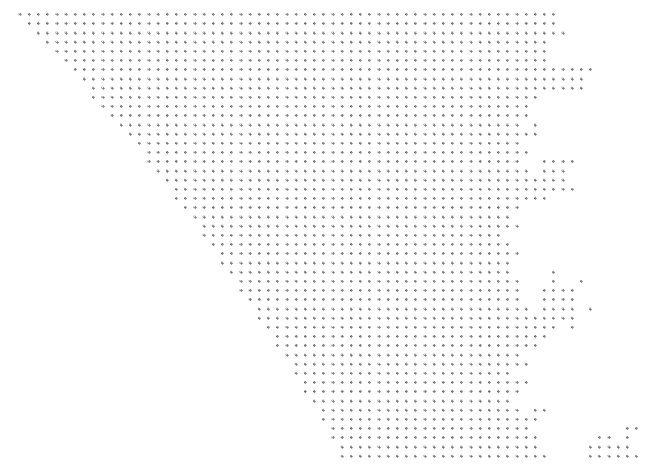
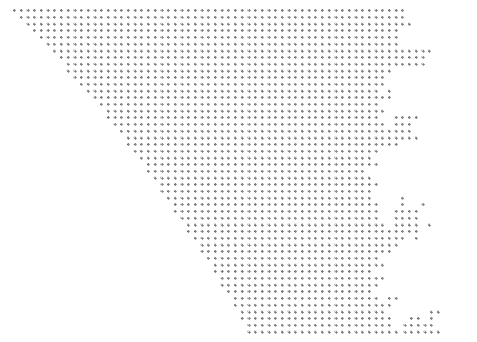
part: (613, 442) -> (421, 321), moved

